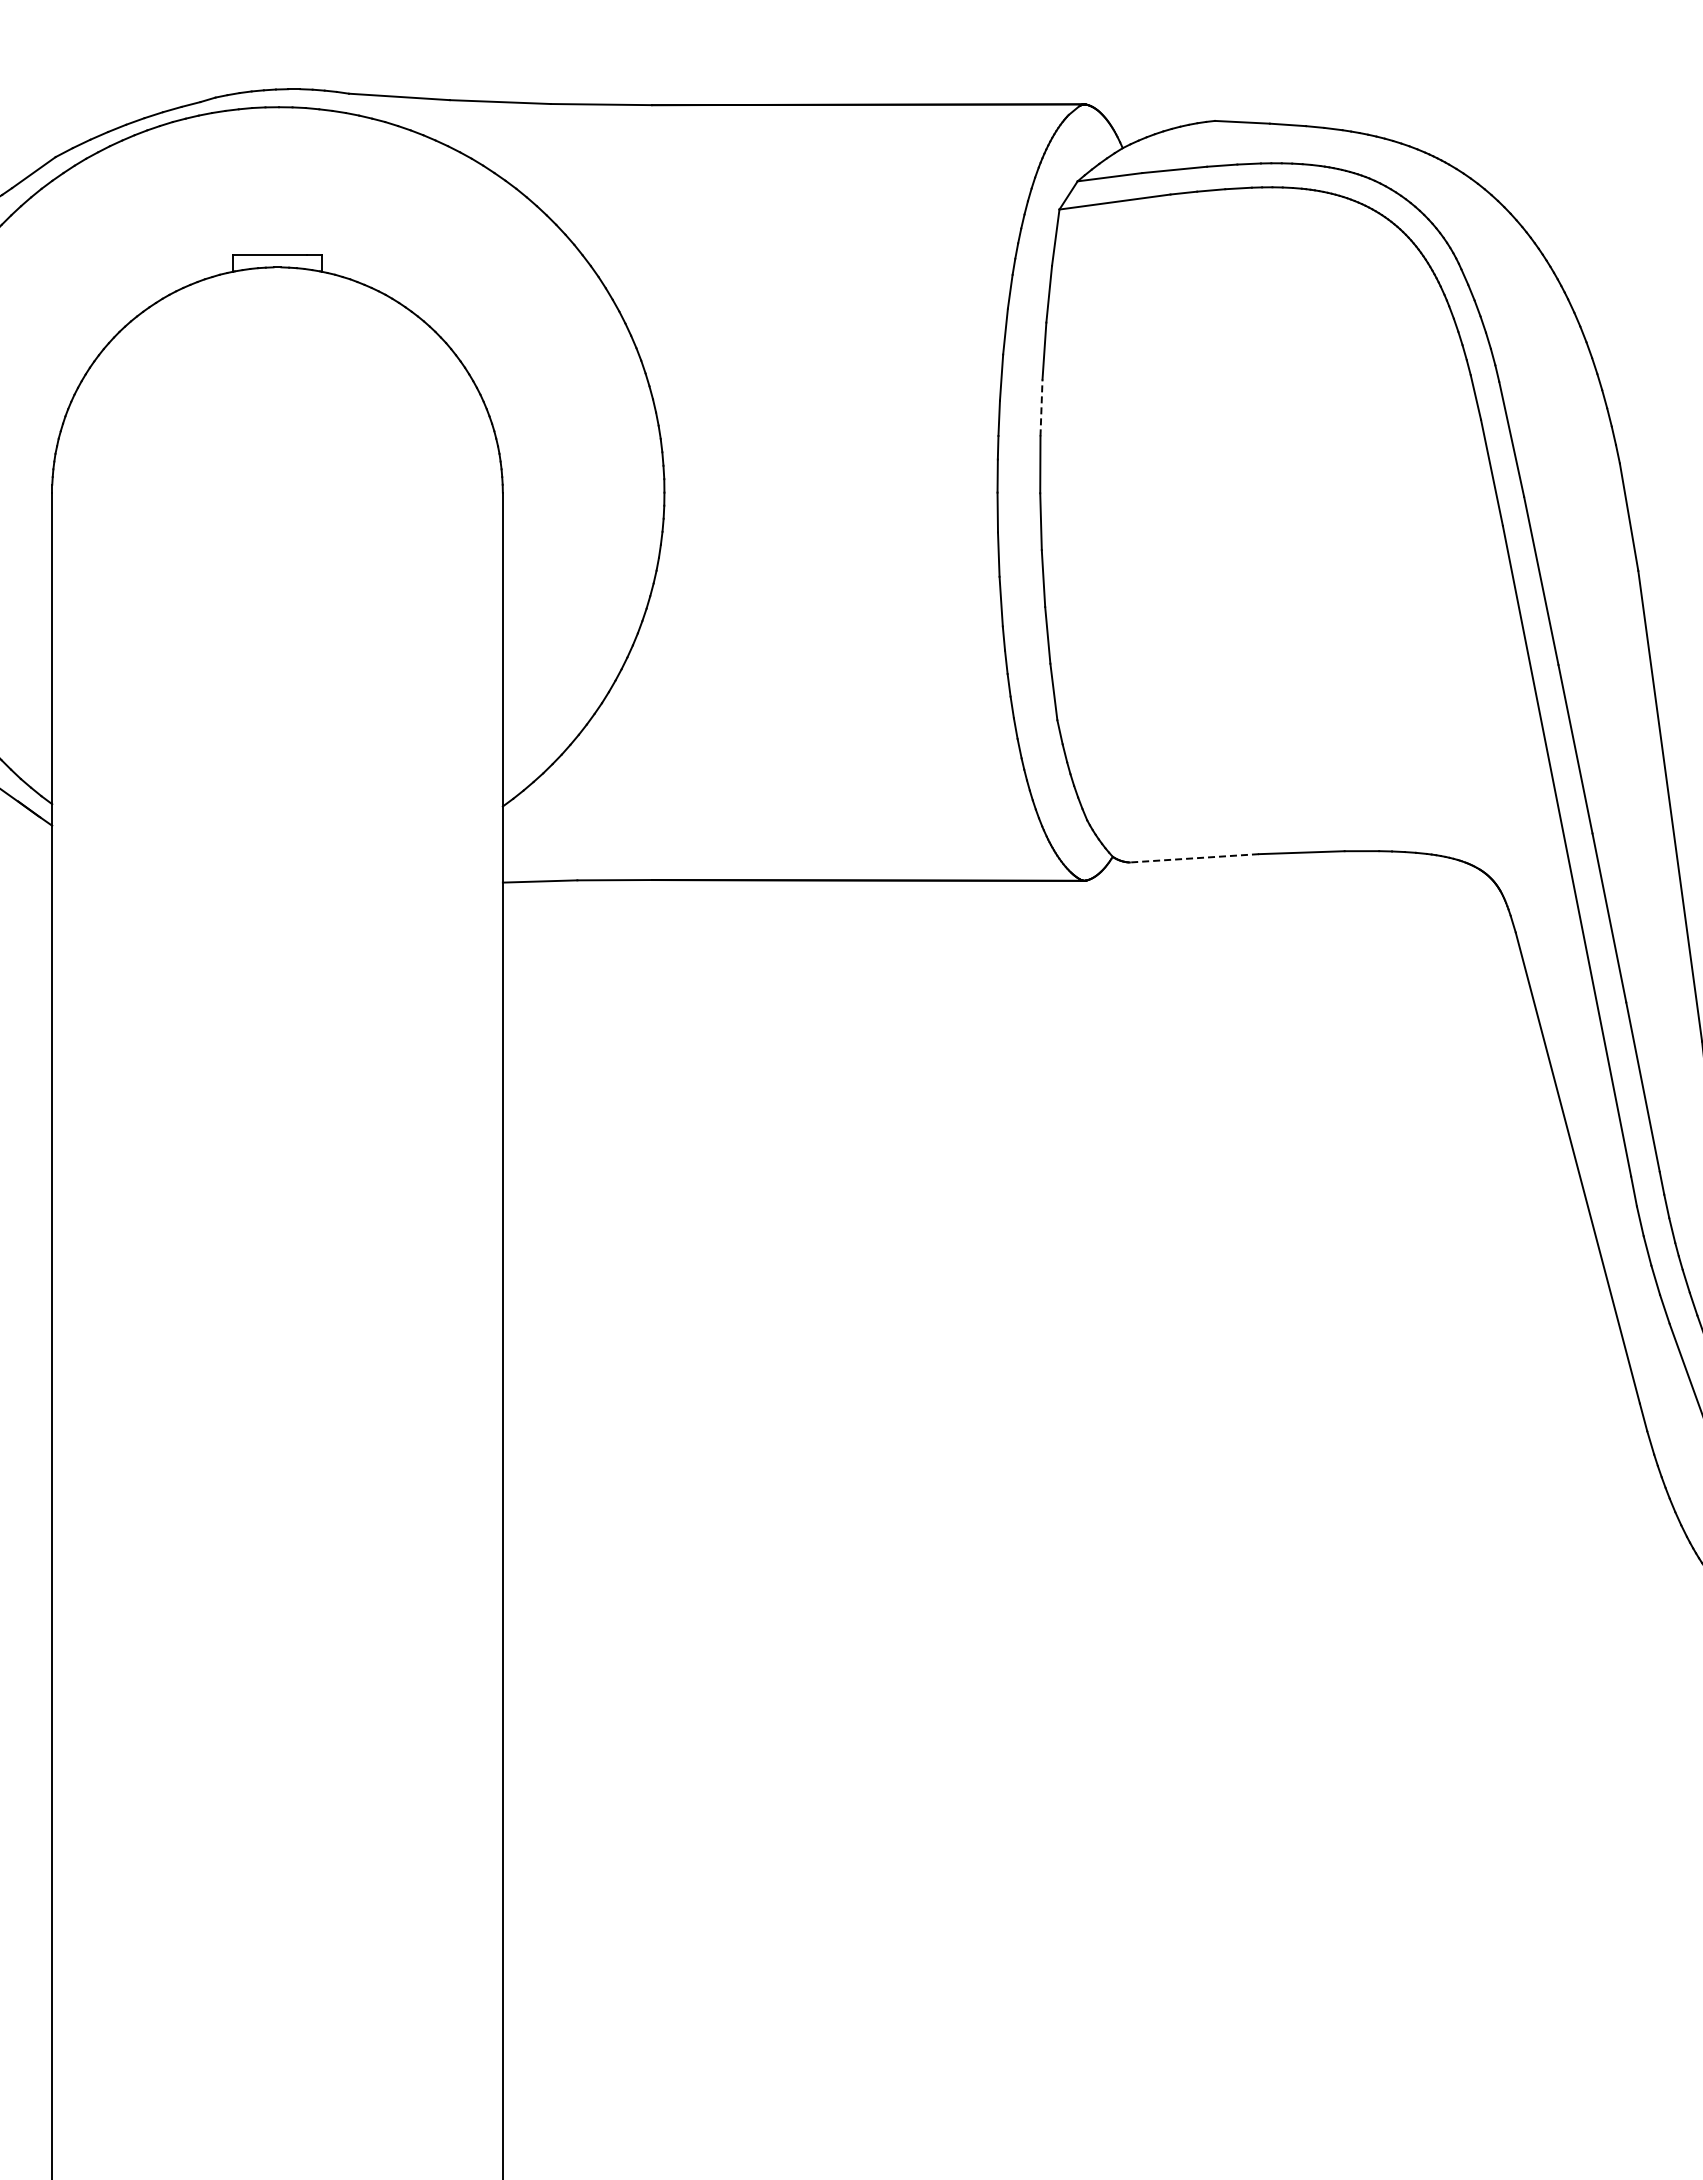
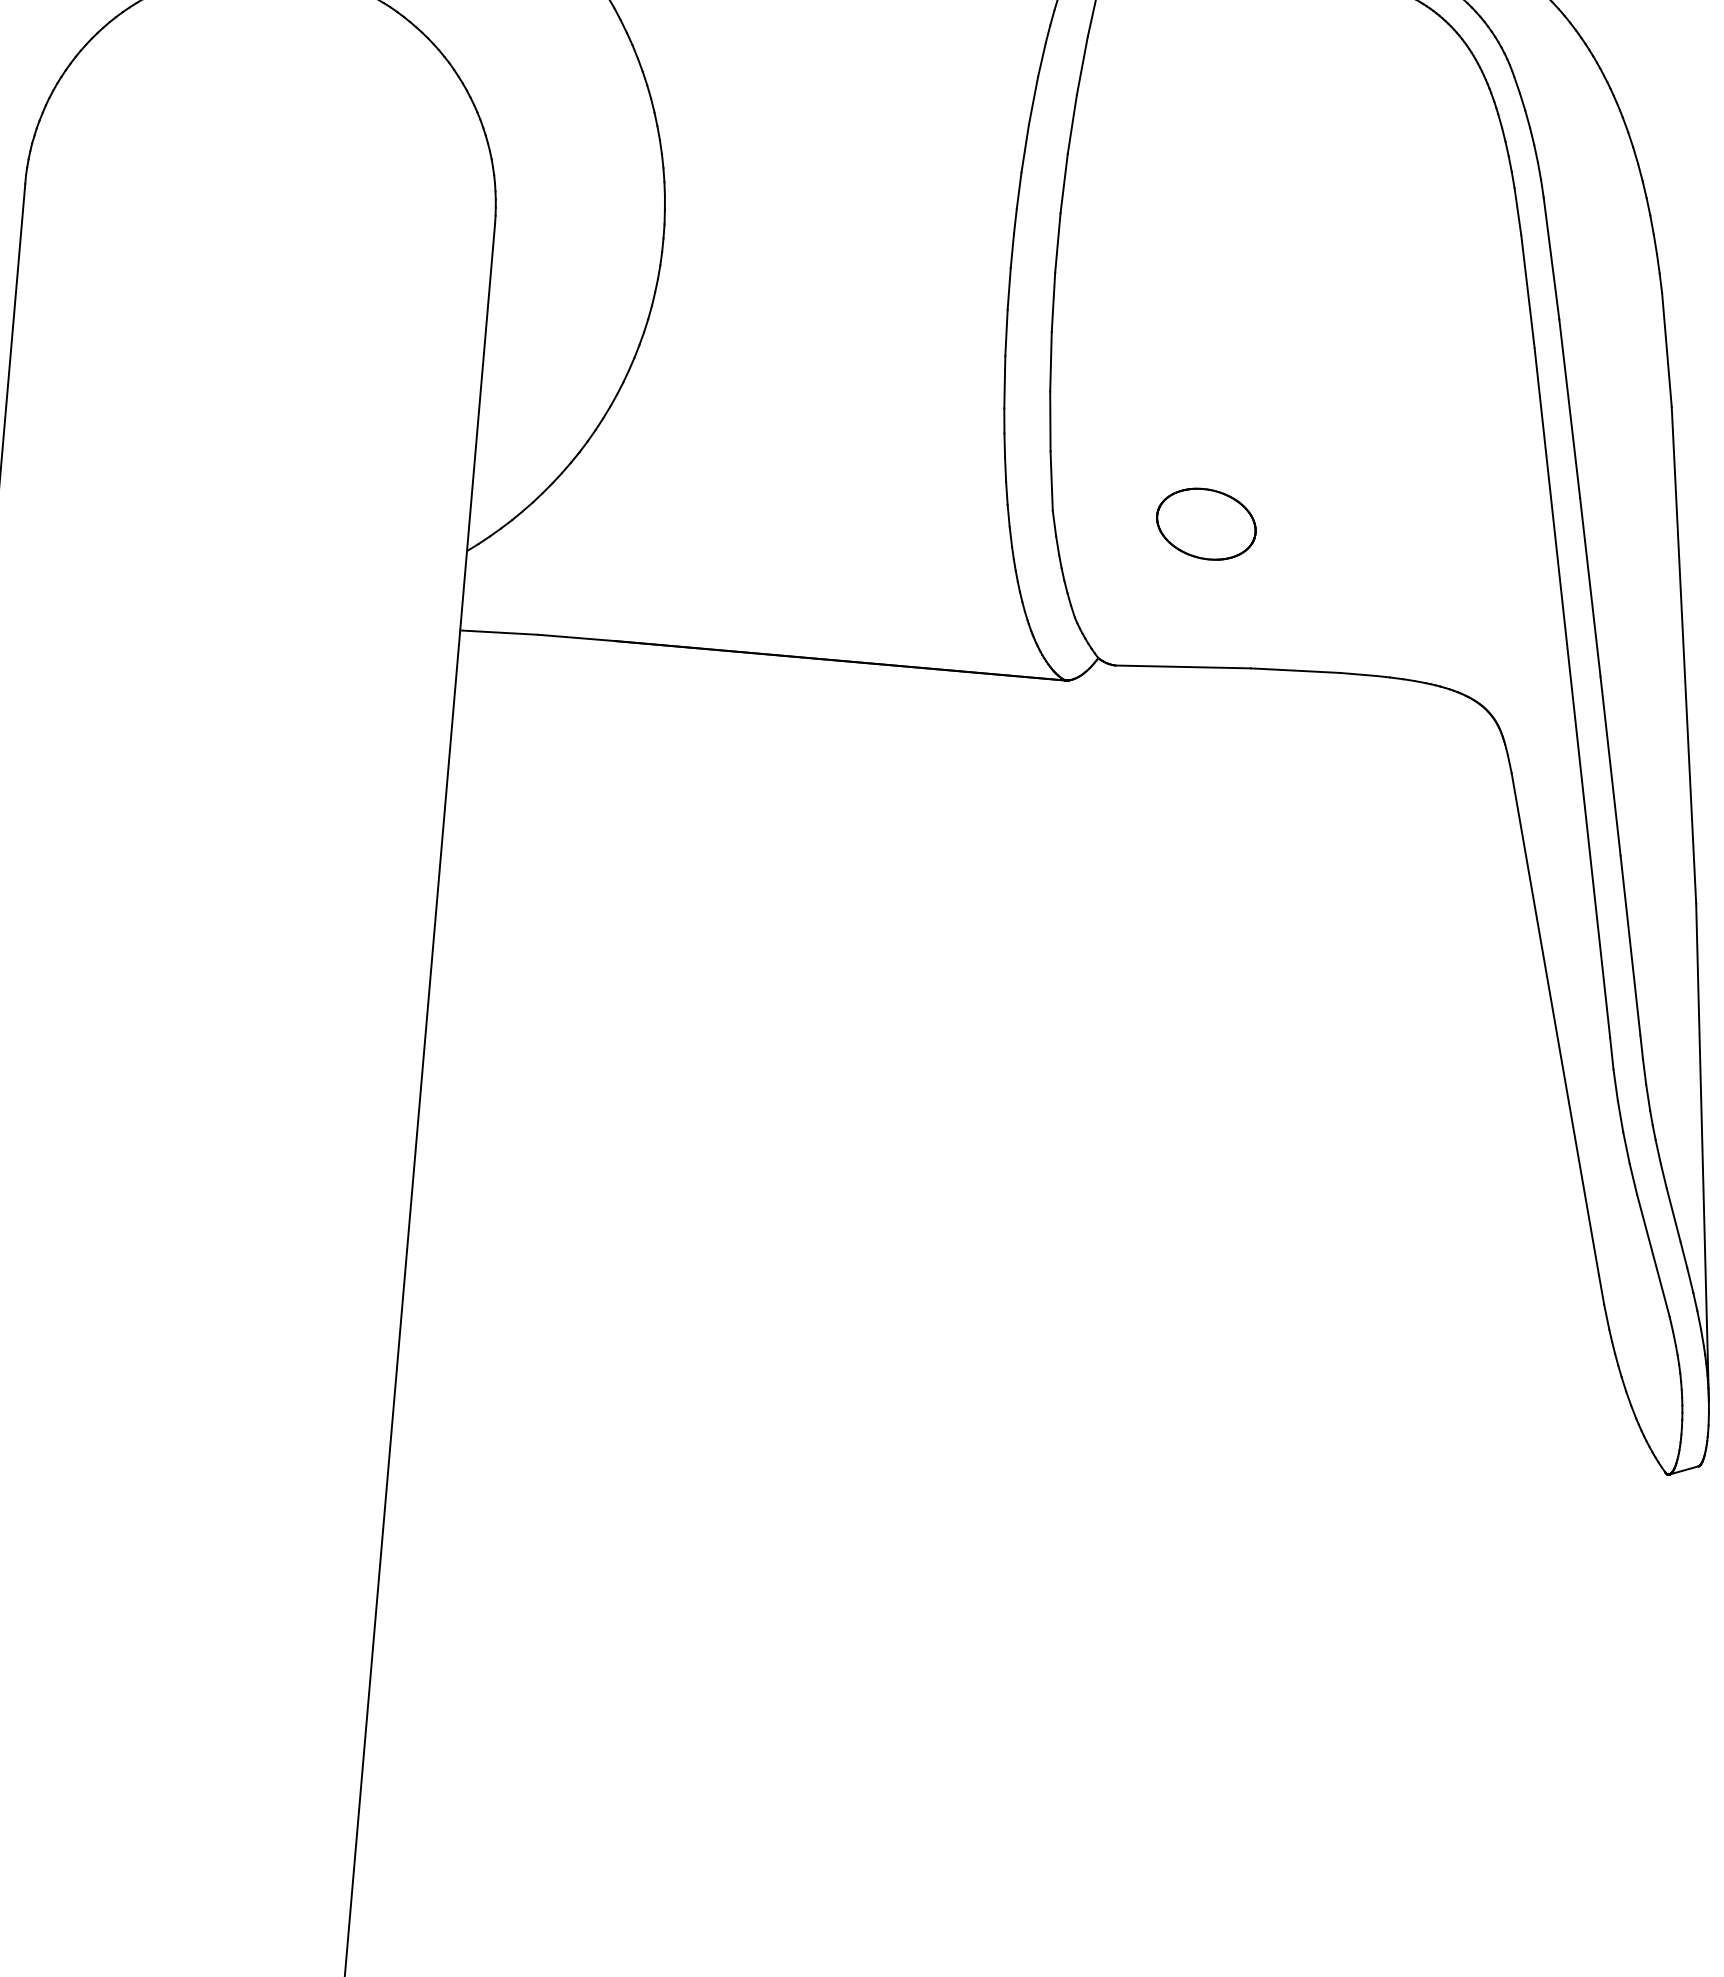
line: (1041, 407) -> (1064, 183), dashed -> solid
part: (1204, 720) -> (1206, 524), added
line: (1194, 858) -> (1183, 667), dashed -> solid

